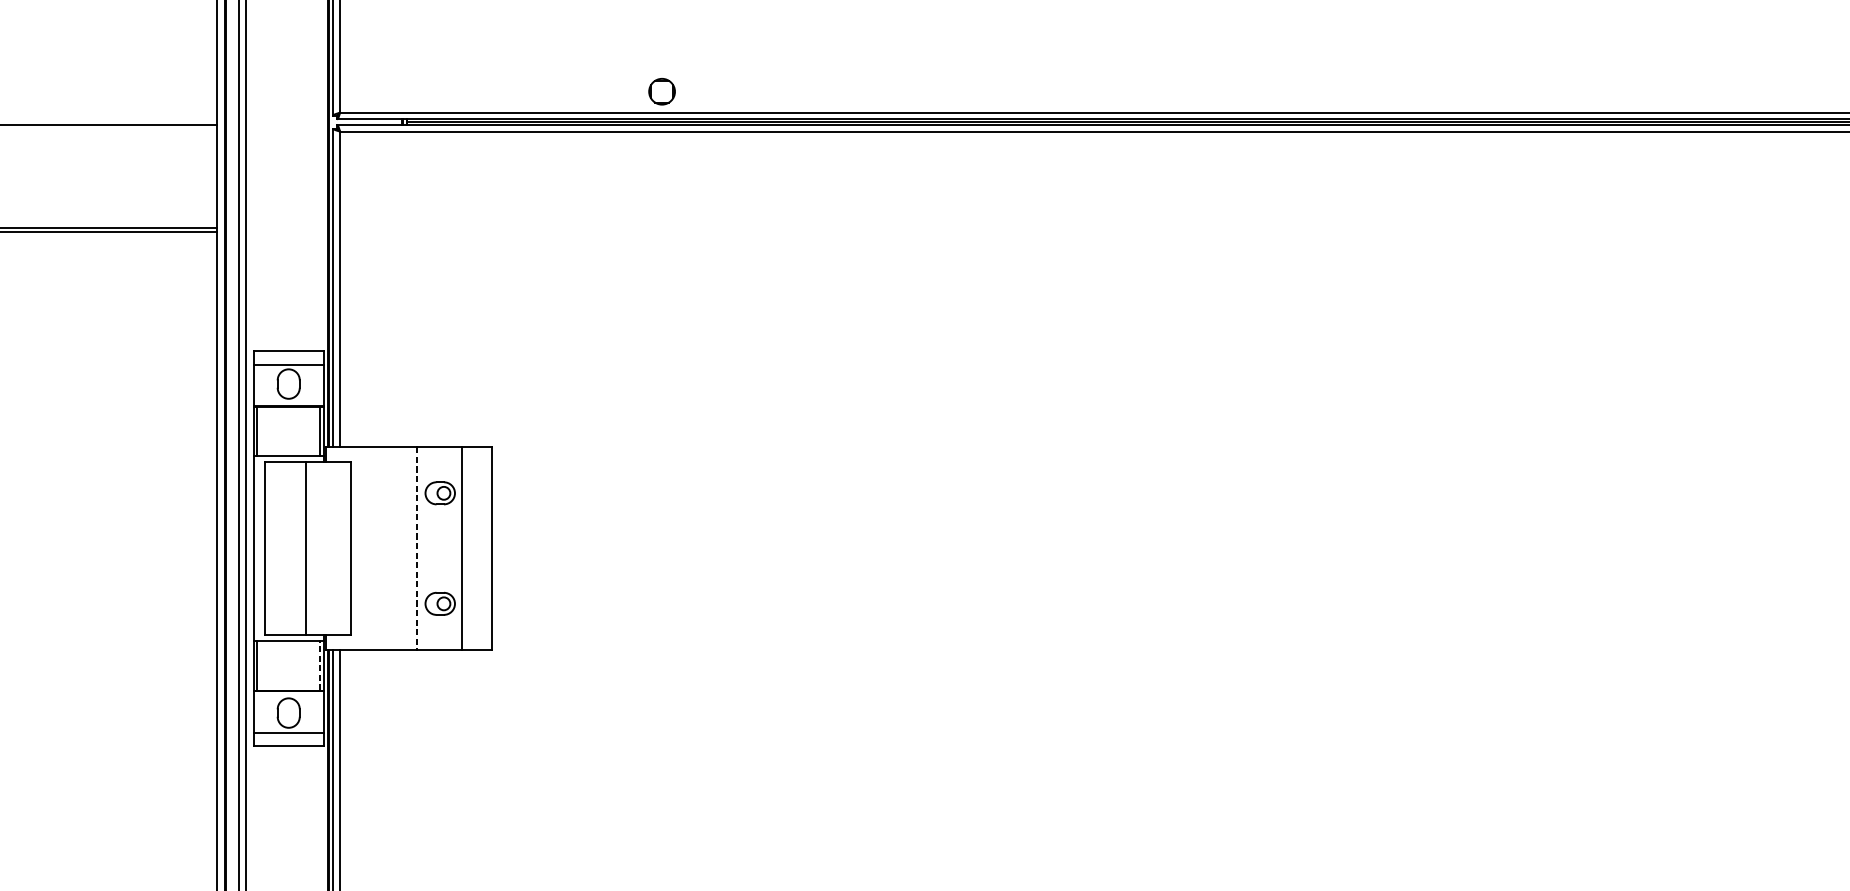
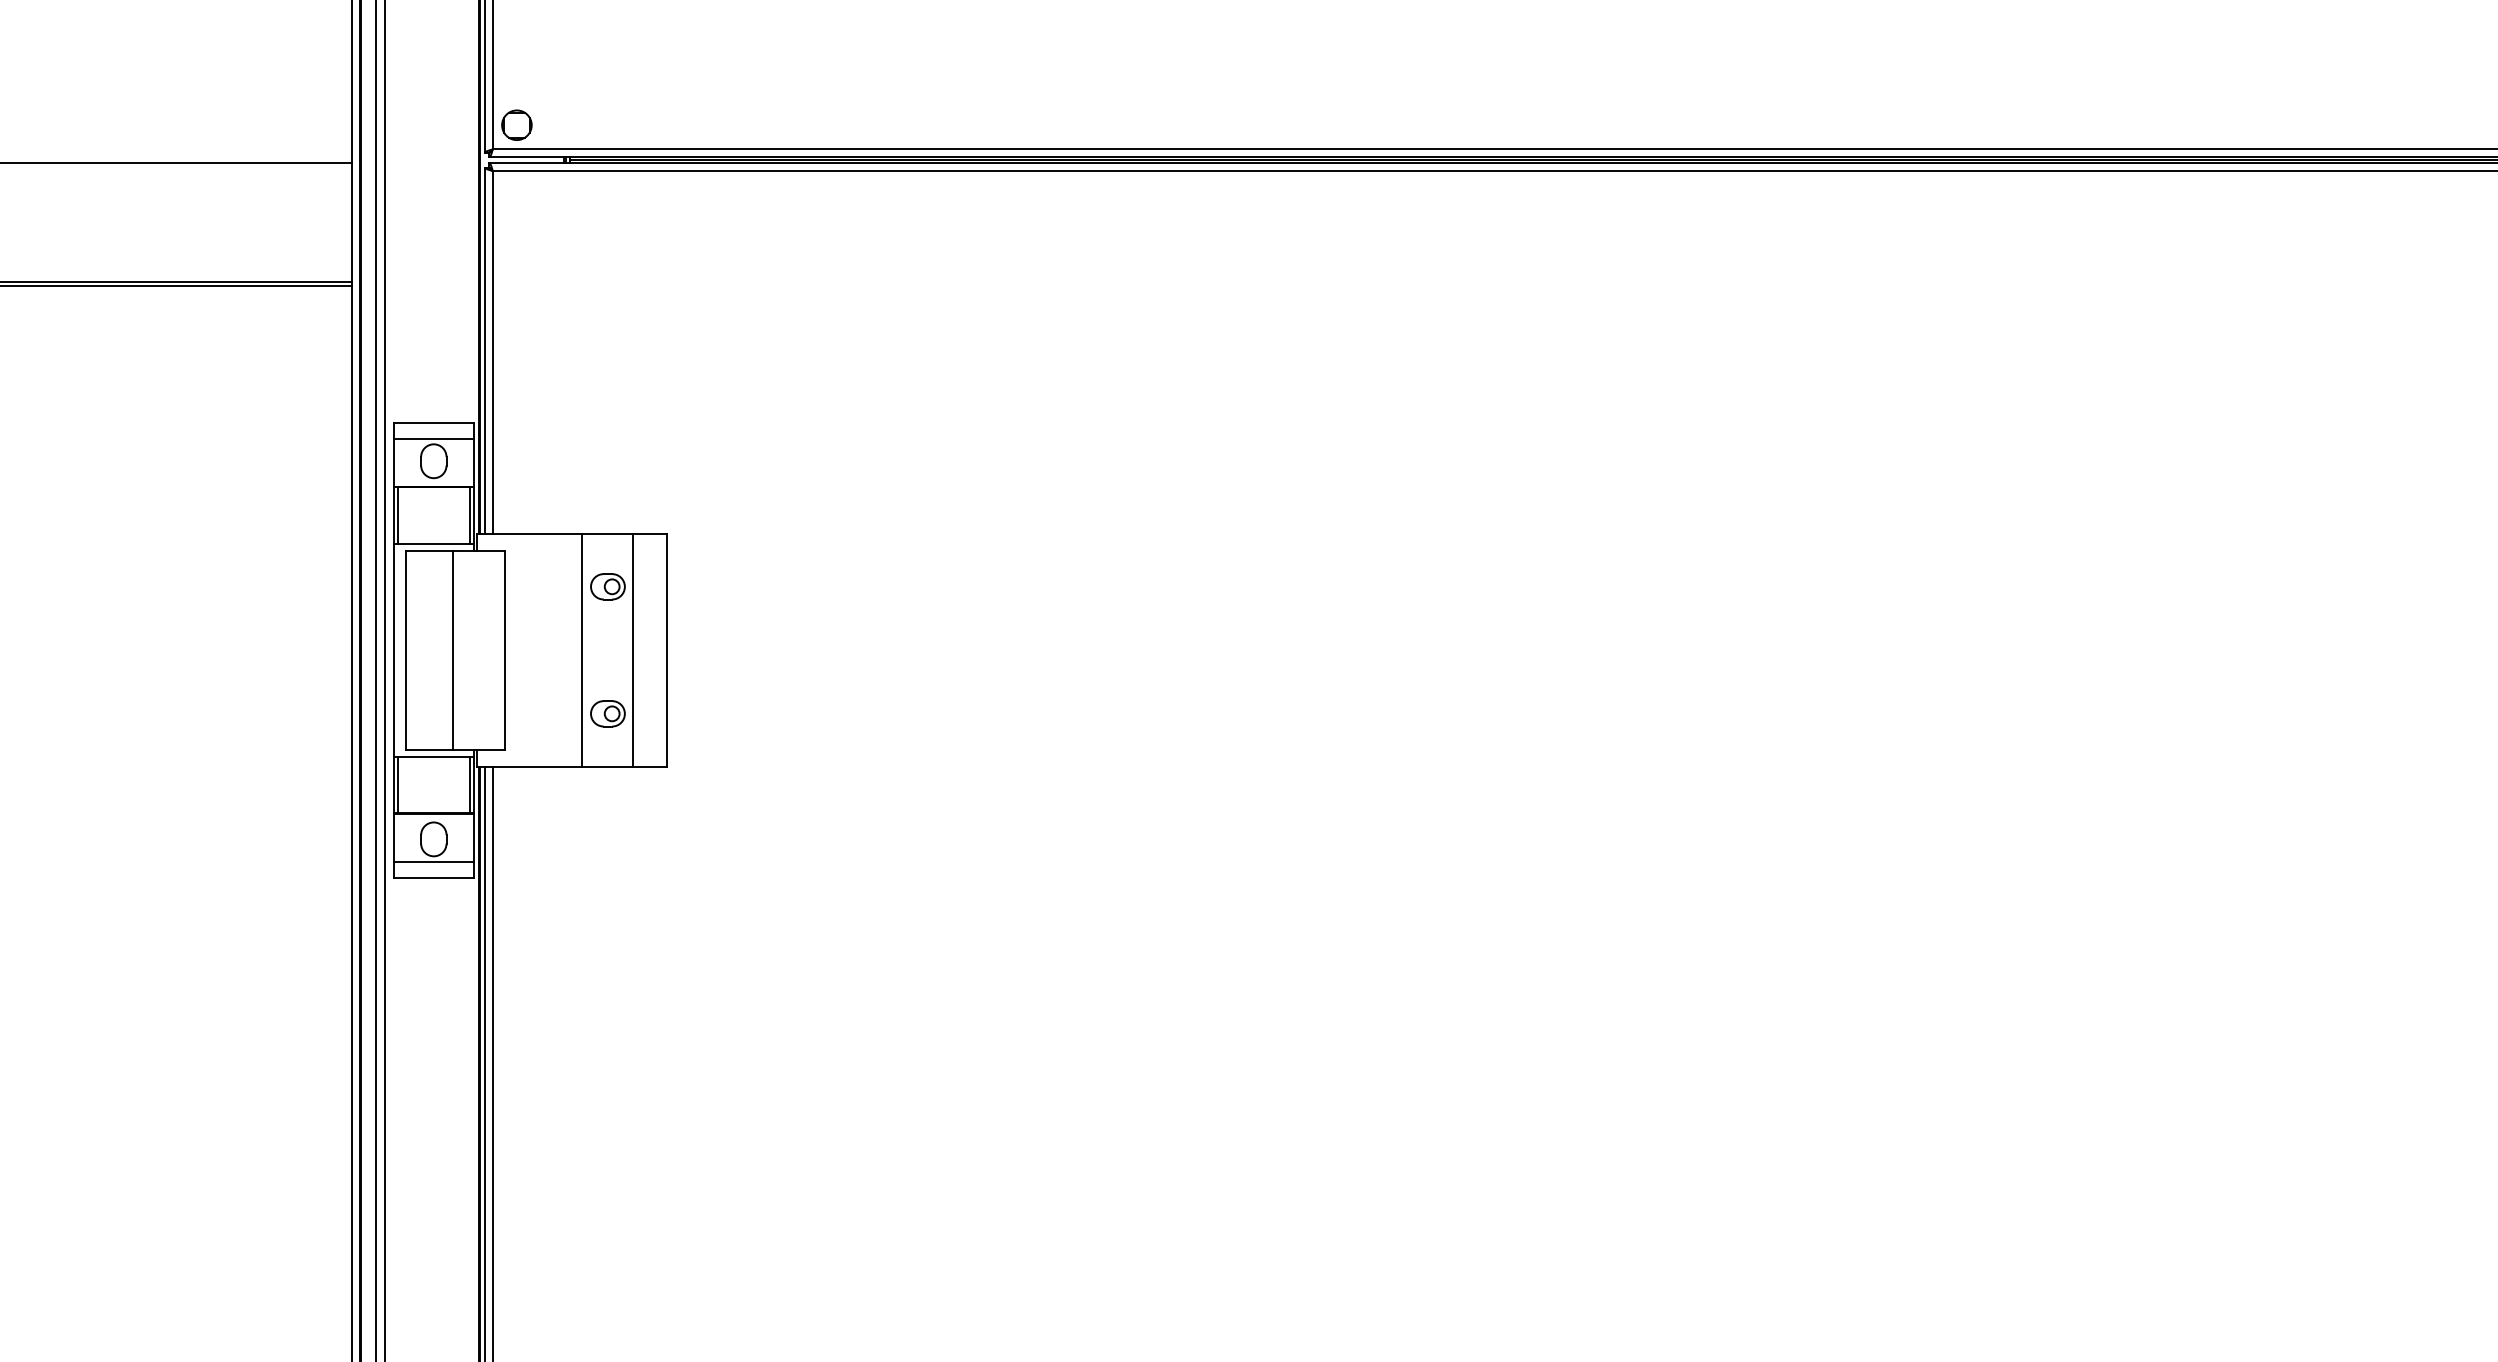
part: (661, 91) -> (516, 124), moved
line: (417, 548) -> (581, 650), dashed -> solid
line: (319, 665) -> (469, 784), dashed -> solid

